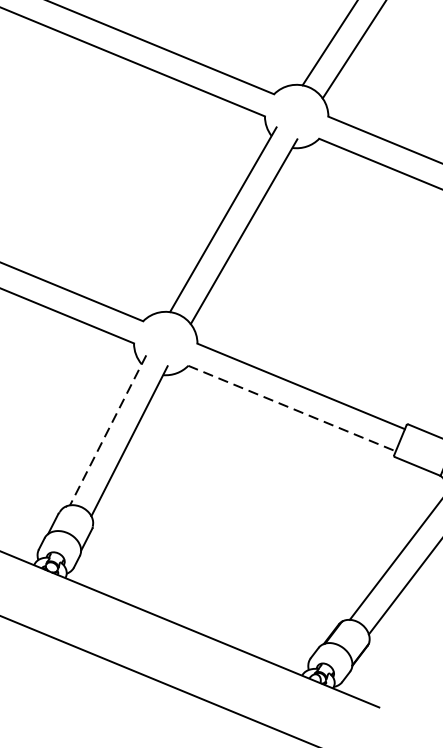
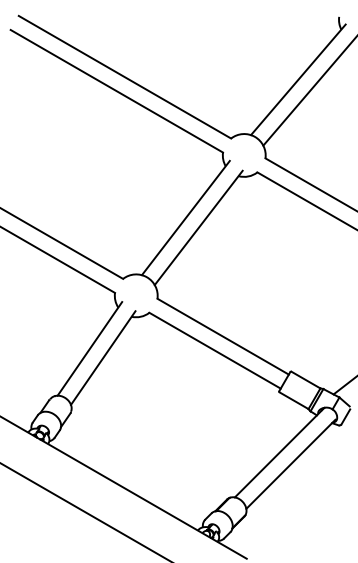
line: (292, 408) -> (215, 350), dashed -> solid
line: (107, 429) -> (89, 348), dashed -> solid

